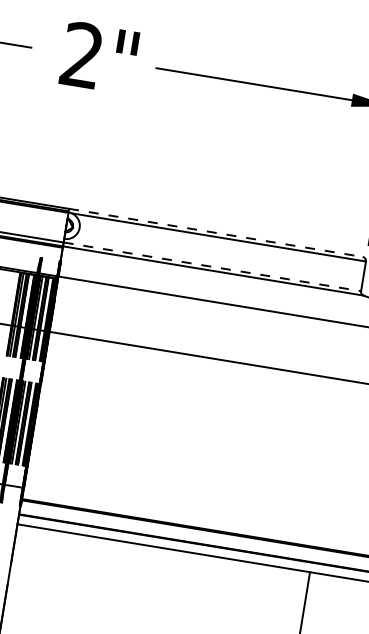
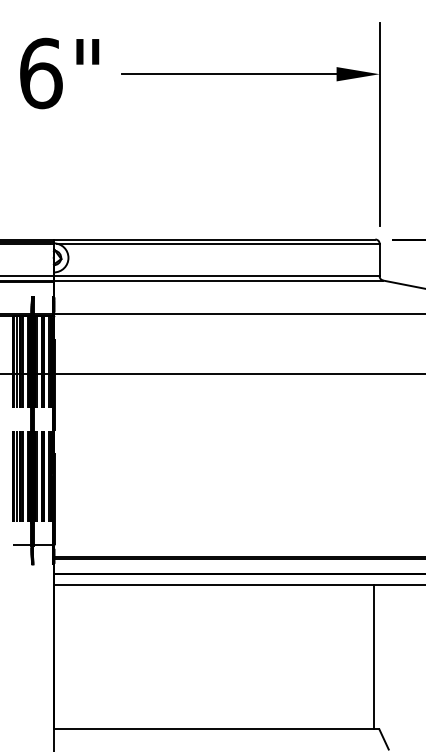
text: (82, 55) -> (41, 73), 2" -> 6"
line: (215, 232) -> (214, 239), dashed -> solid
line: (212, 266) -> (216, 276), dashed -> solid

